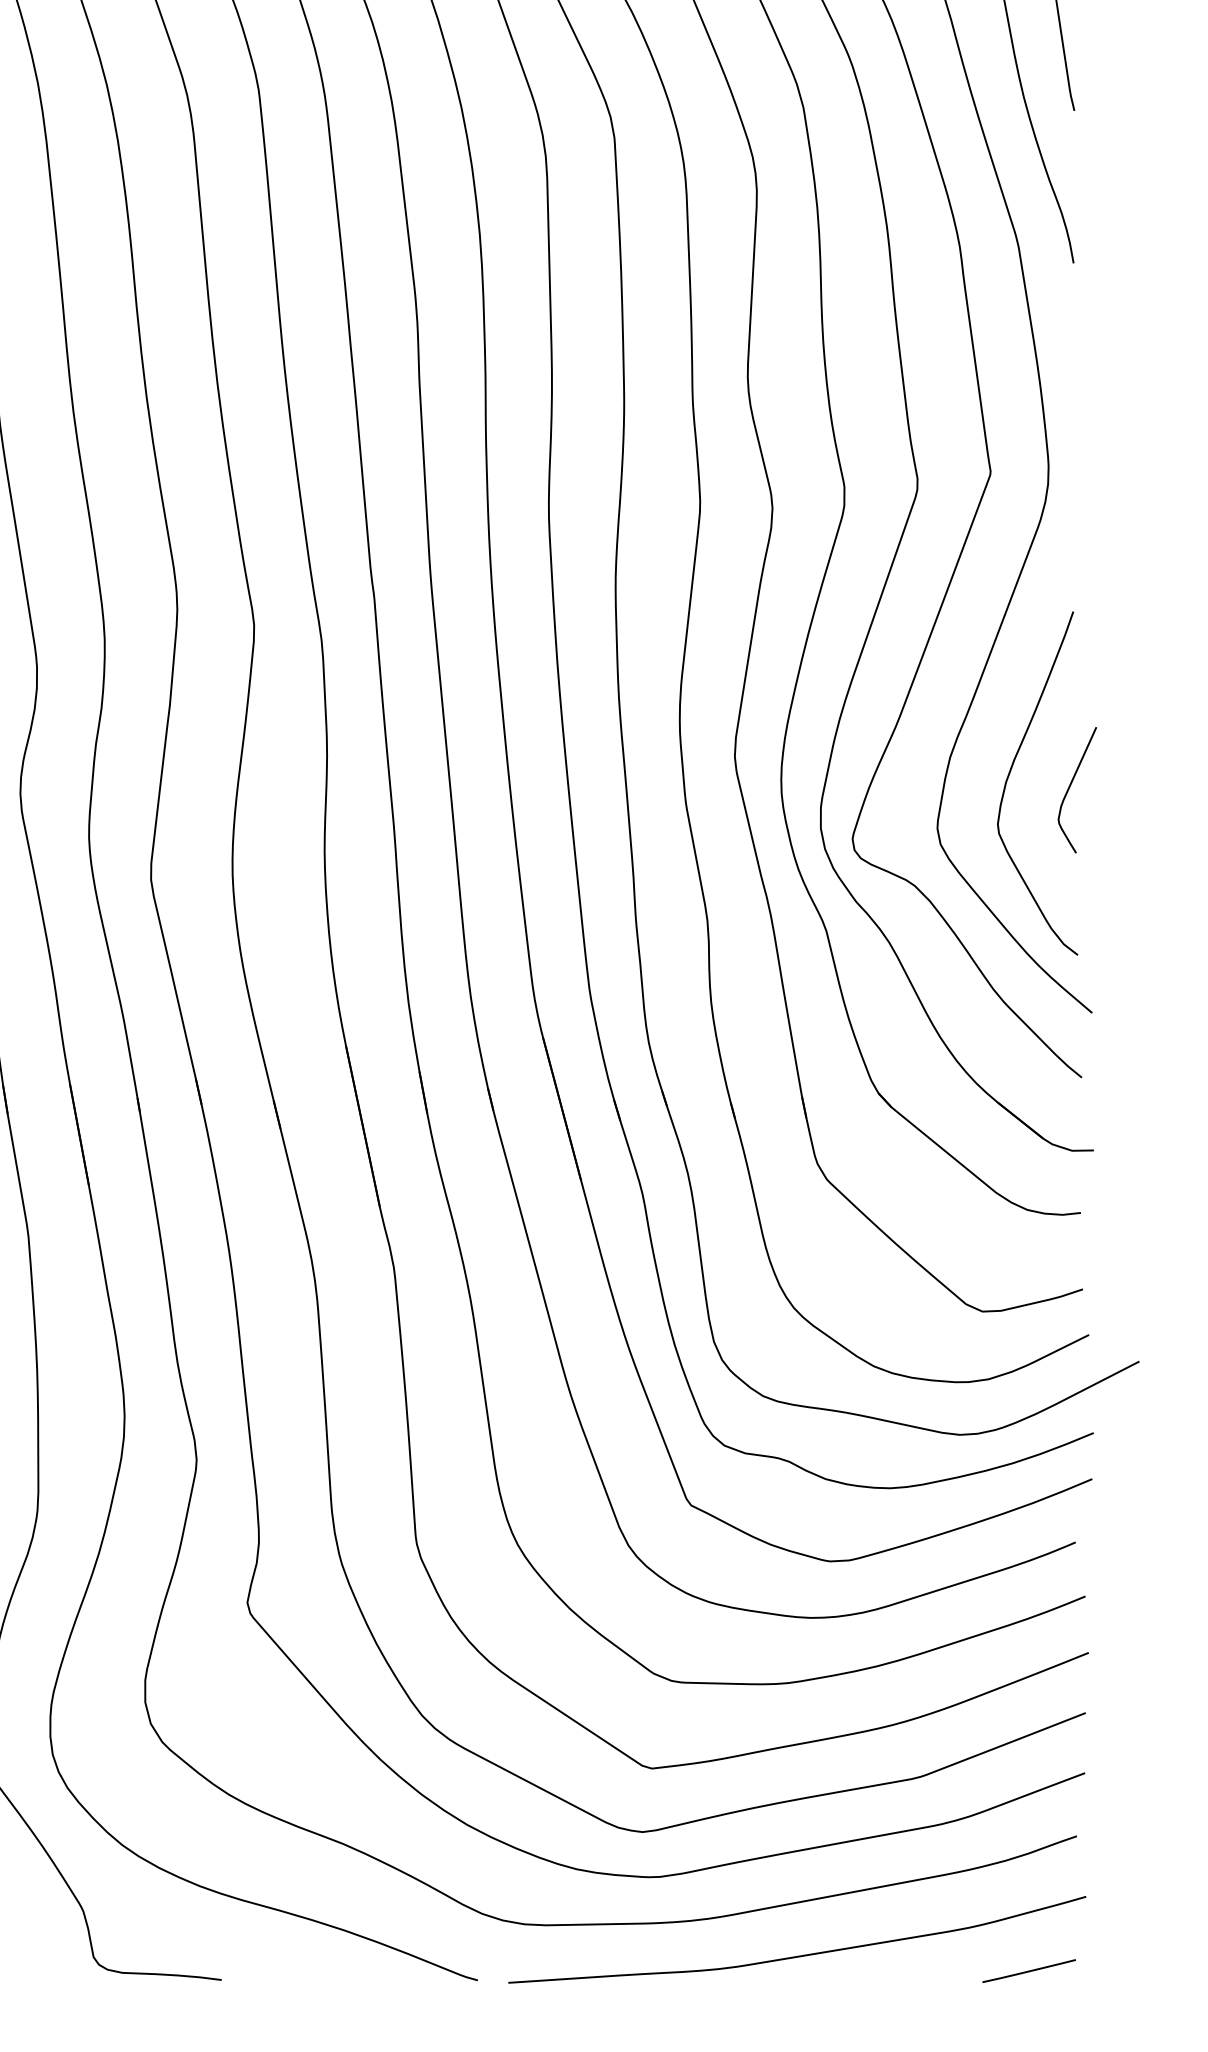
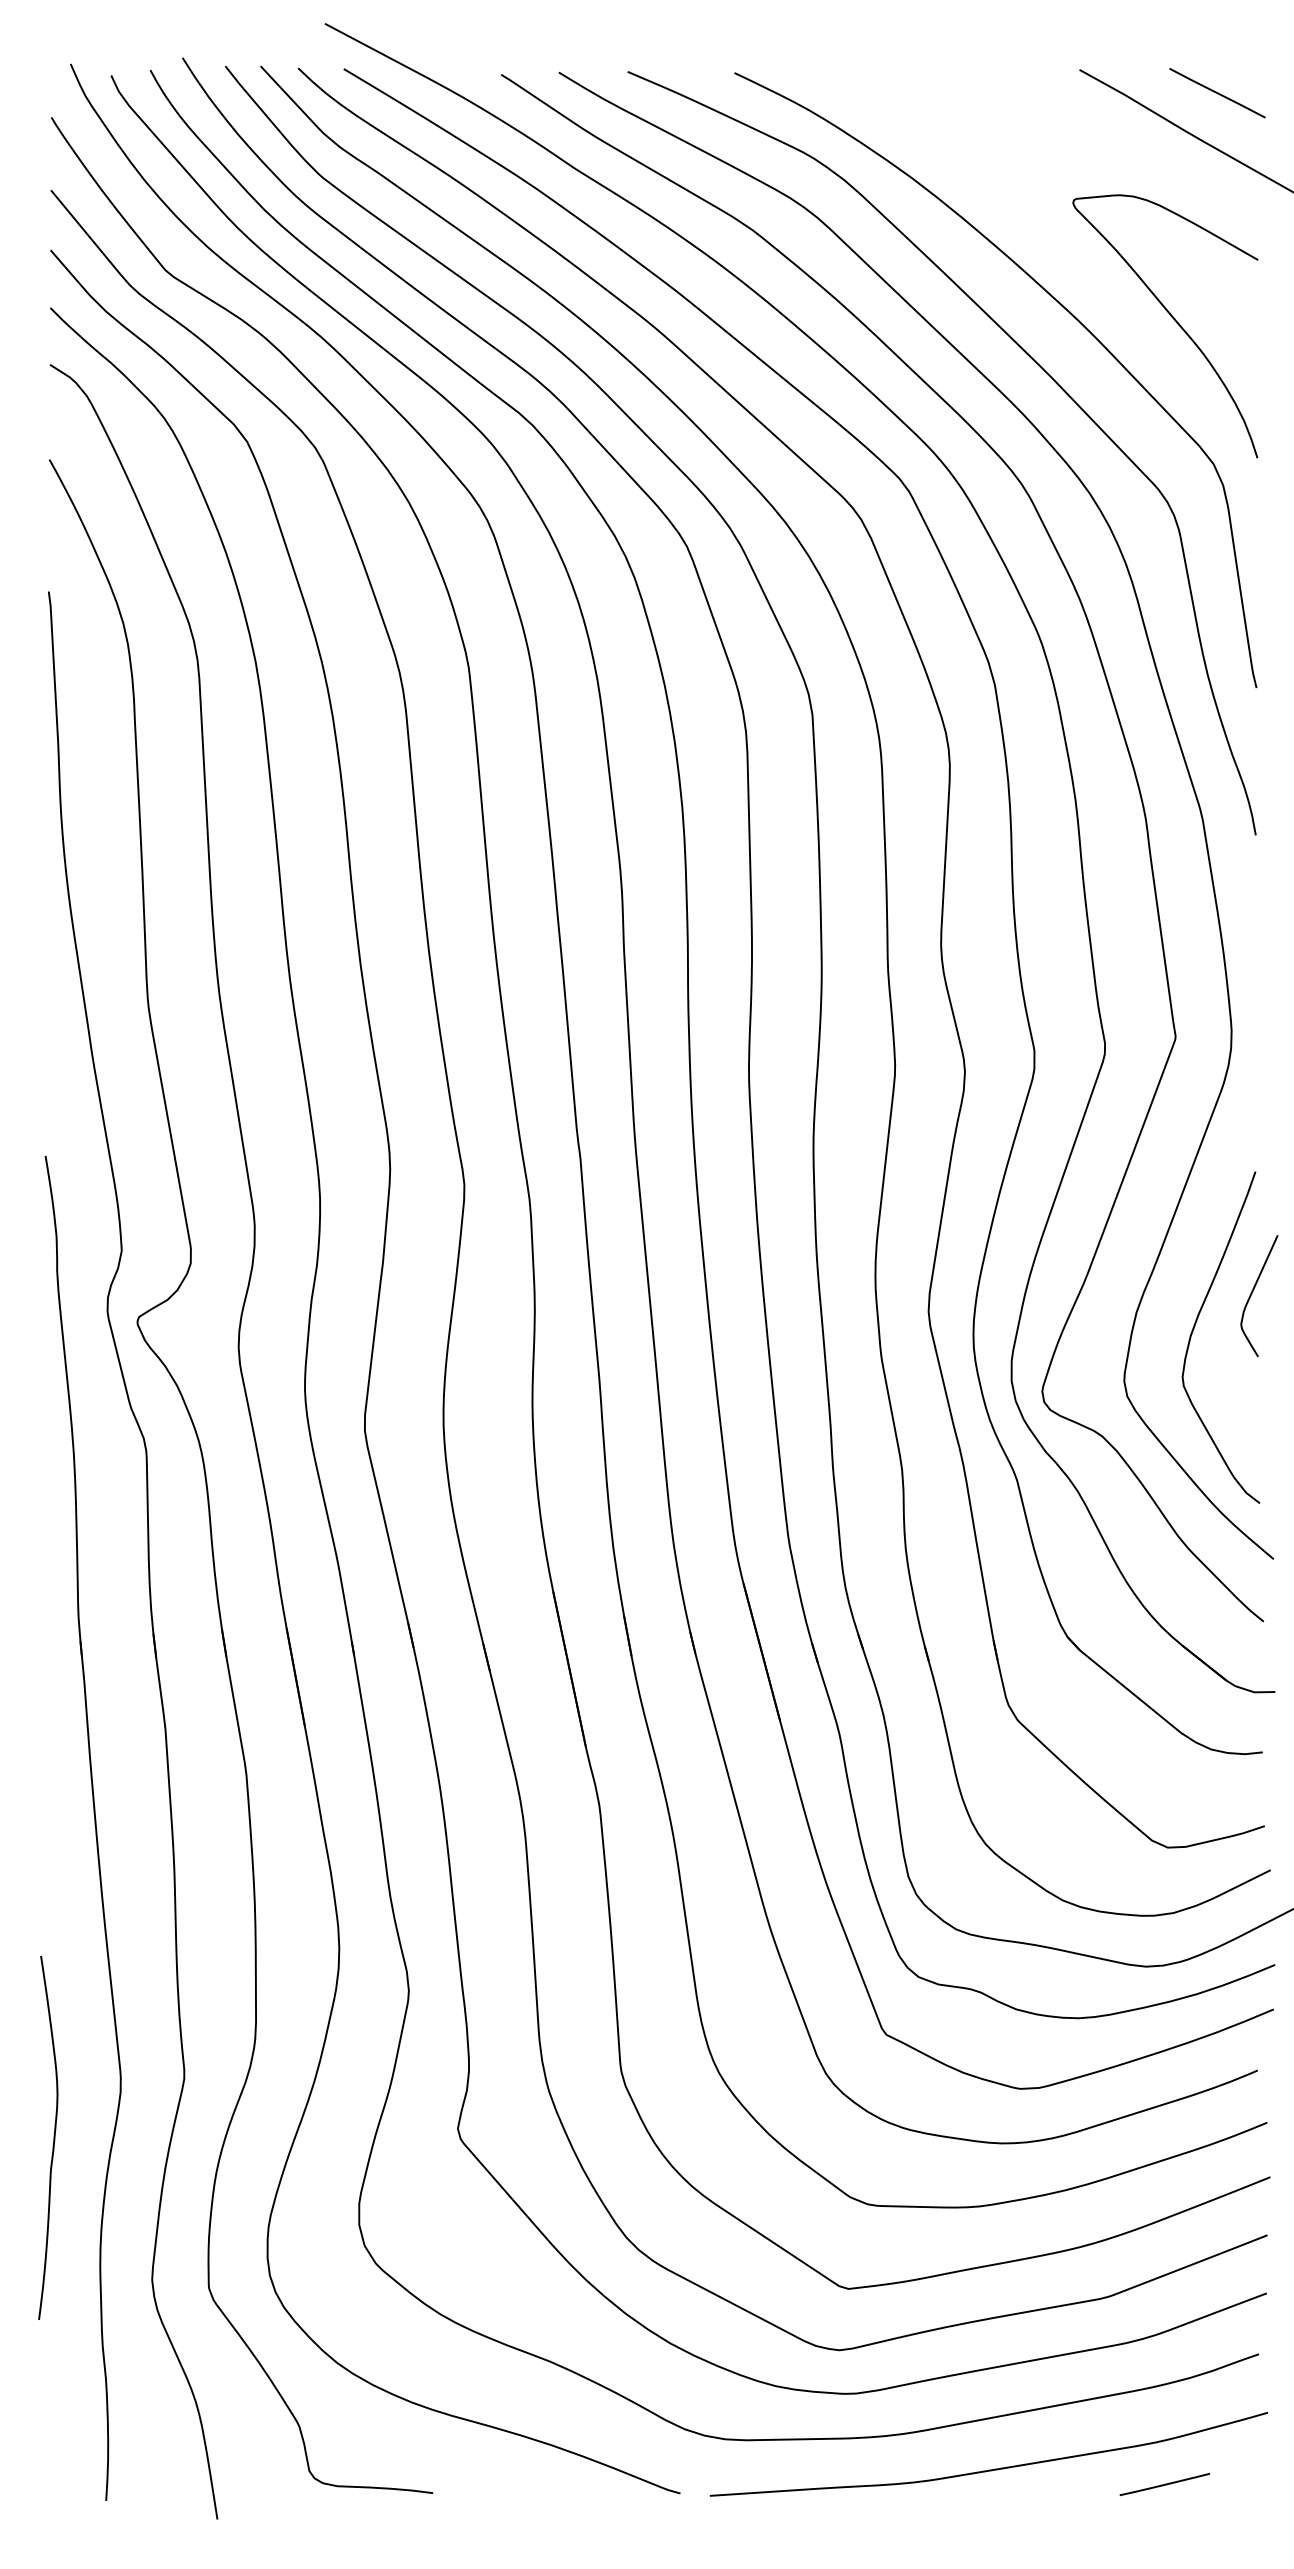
curve: (1070, 788) -> (1252, 1294), moved
line: (1028, 1971) -> (1164, 2484), moved

